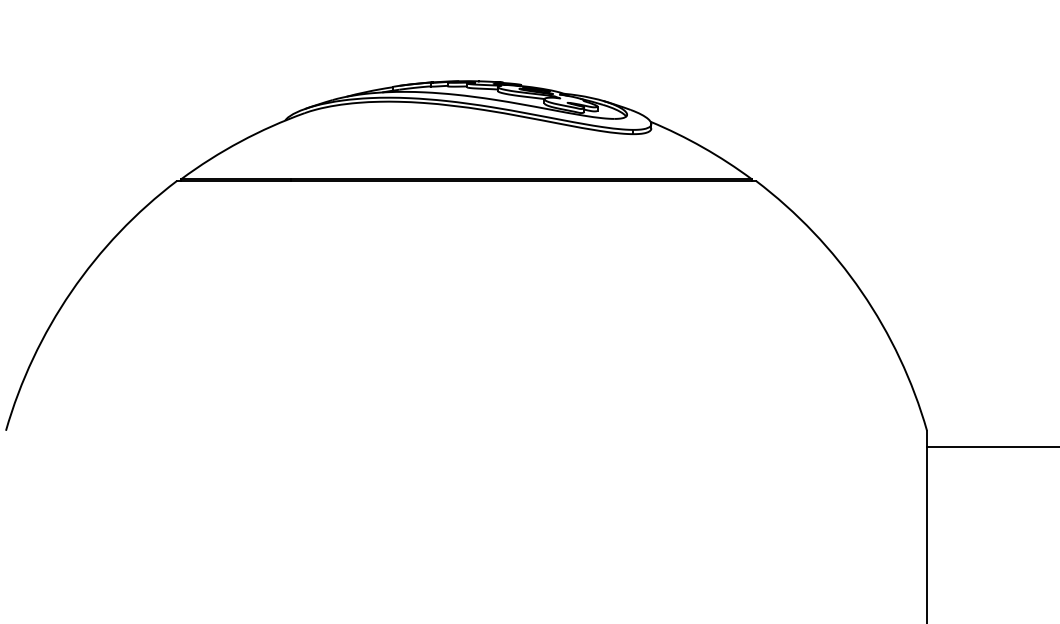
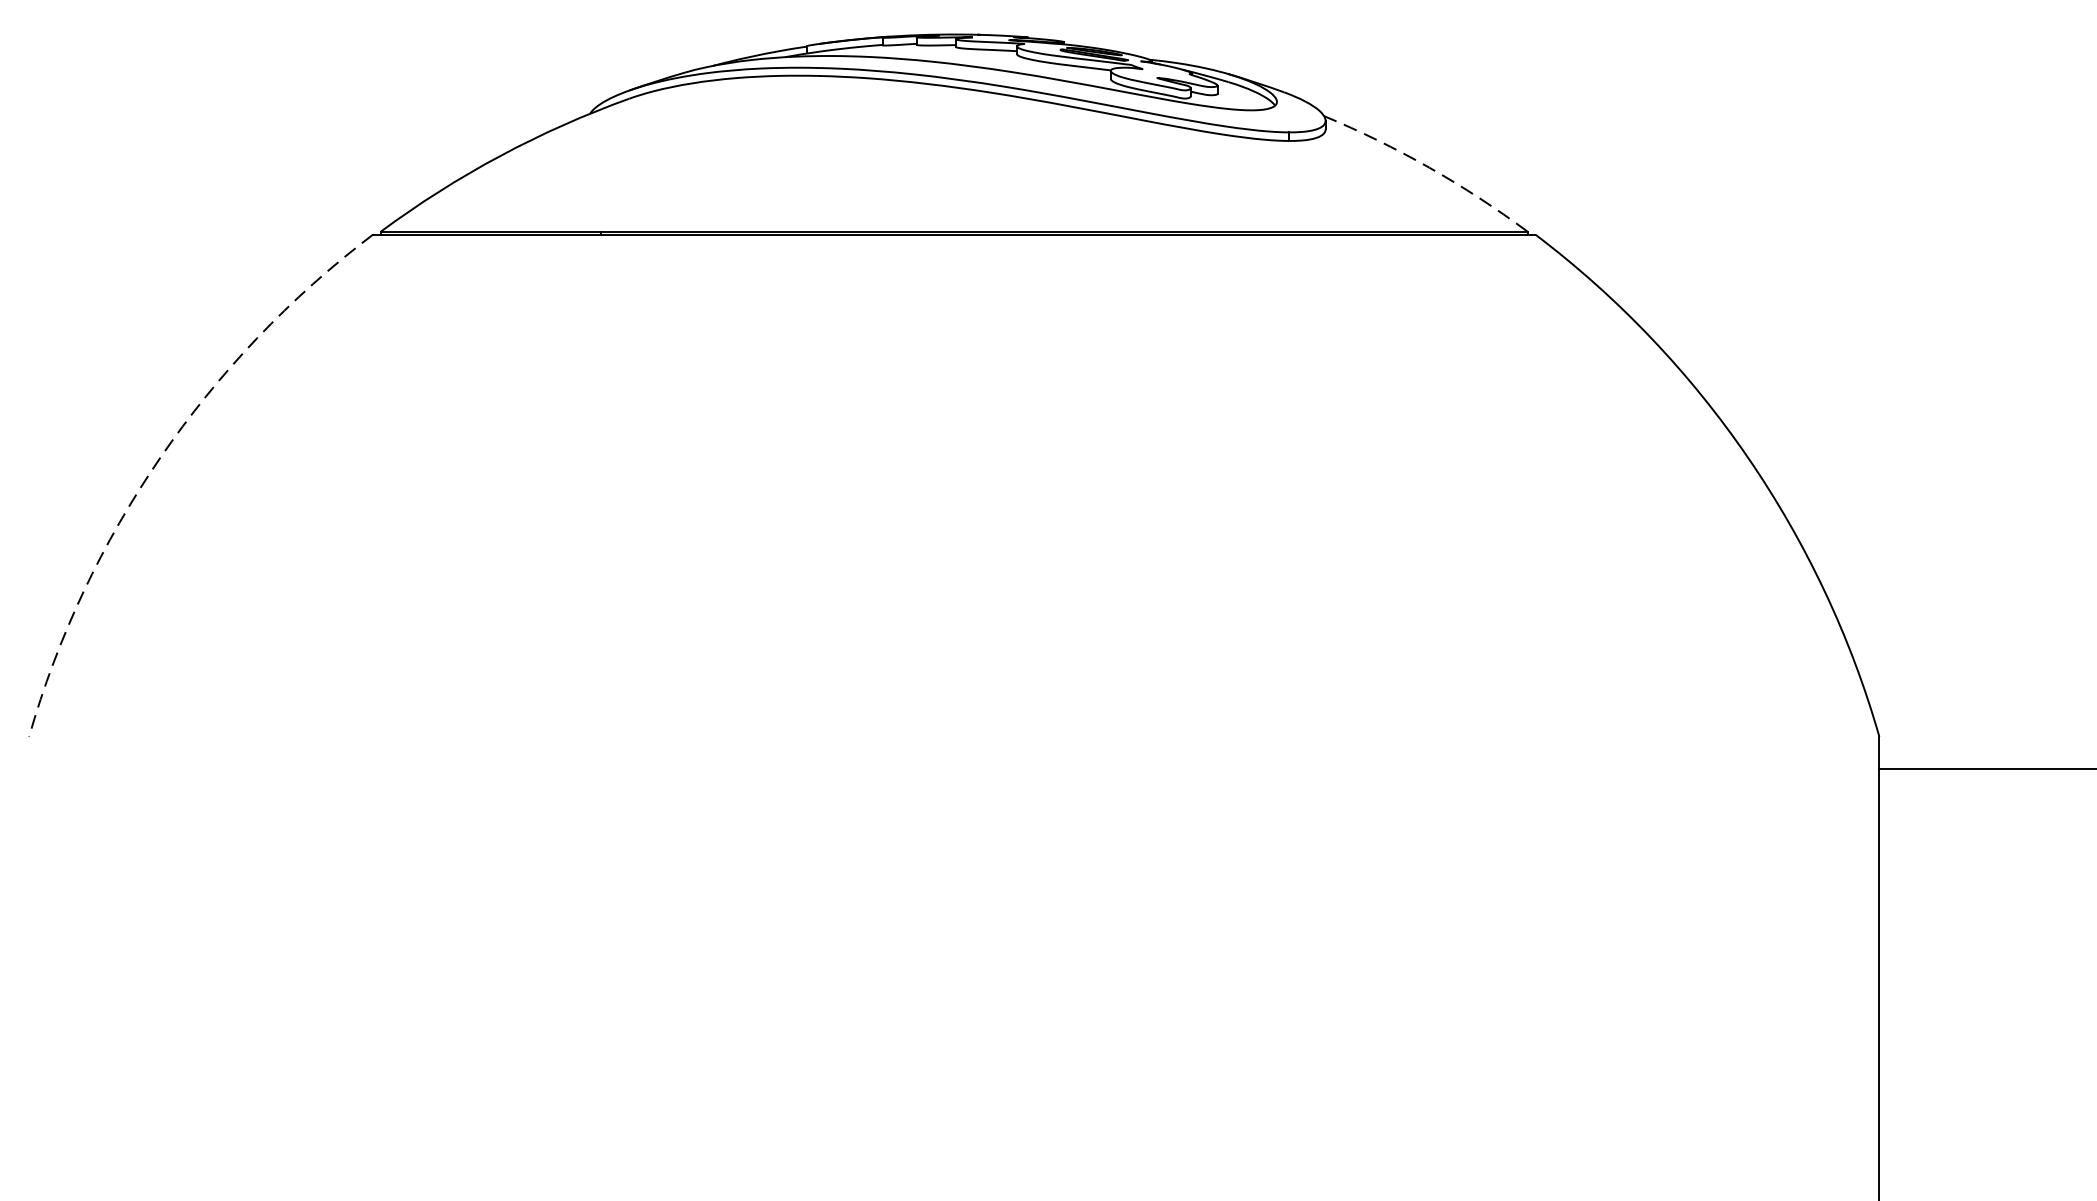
arc: (703, 147) -> (1430, 167), solid -> dashed
arc: (71, 291) -> (160, 457), solid -> dashed

